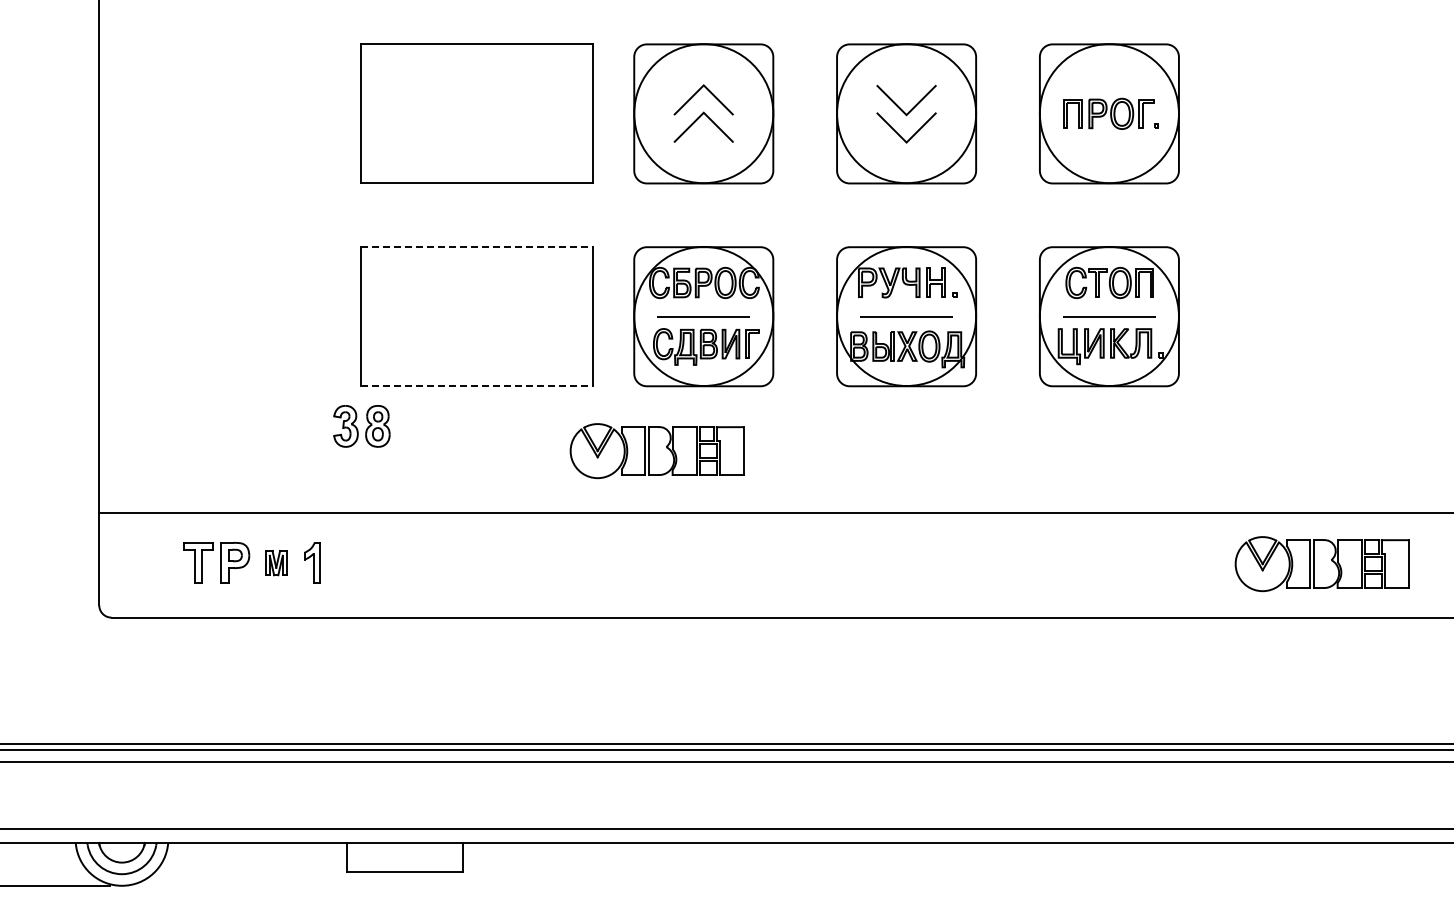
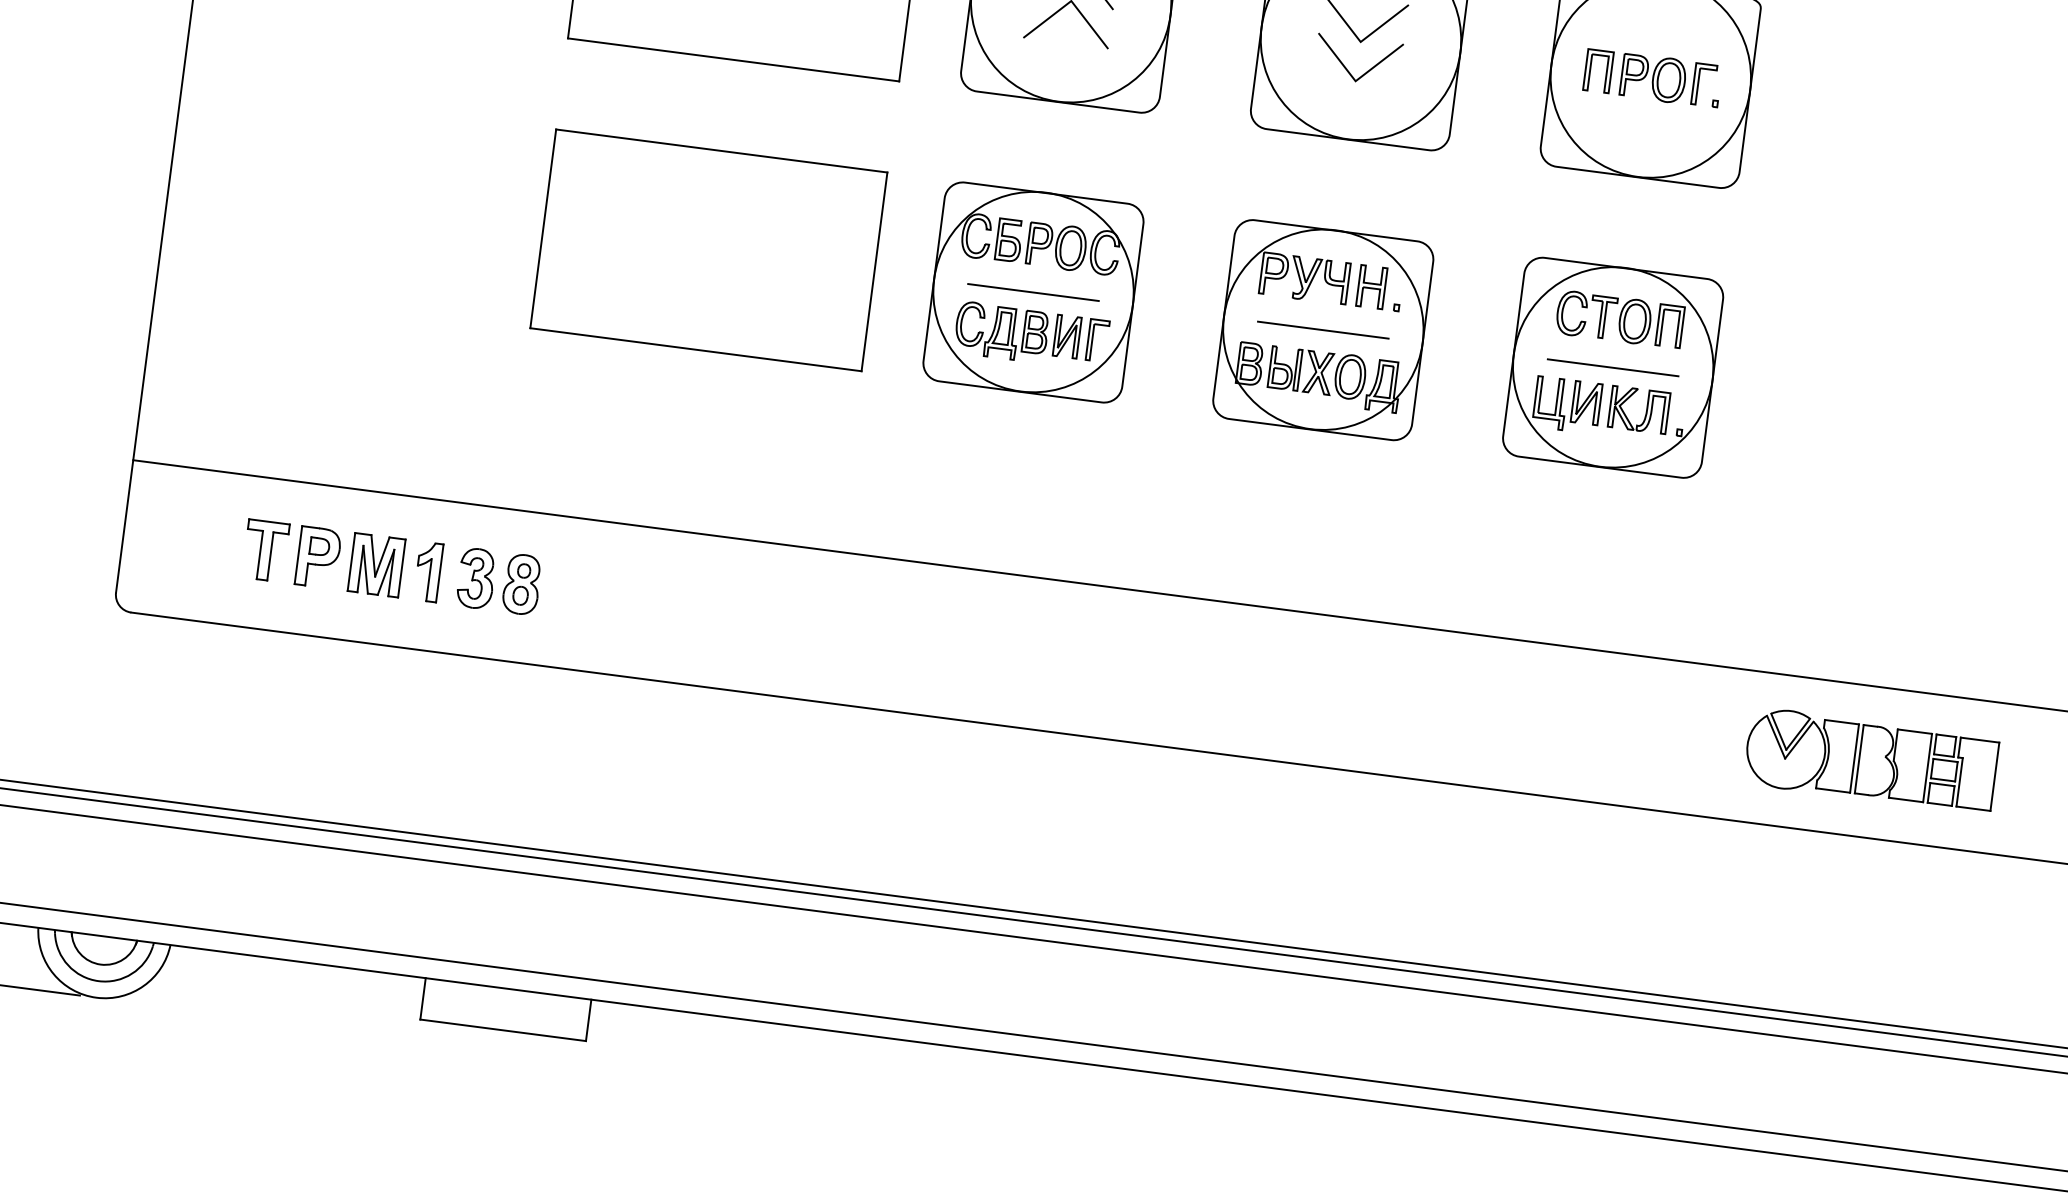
line: (476, 247) -> (721, 151), dashed -> solid
line: (476, 386) -> (695, 350), dashed -> solid
part: (361, 426) -> (498, 581), moved
part: (656, 451) -> (940, 476), removed
part: (276, 562) -> (377, 564), size x1.67

